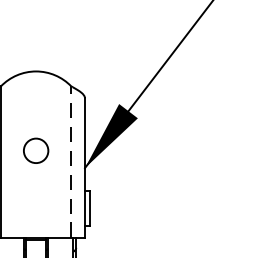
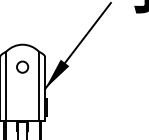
circle: (35, 149) -> (22, 66), moved
line: (70, 162) -> (38, 86), dashed -> solid

